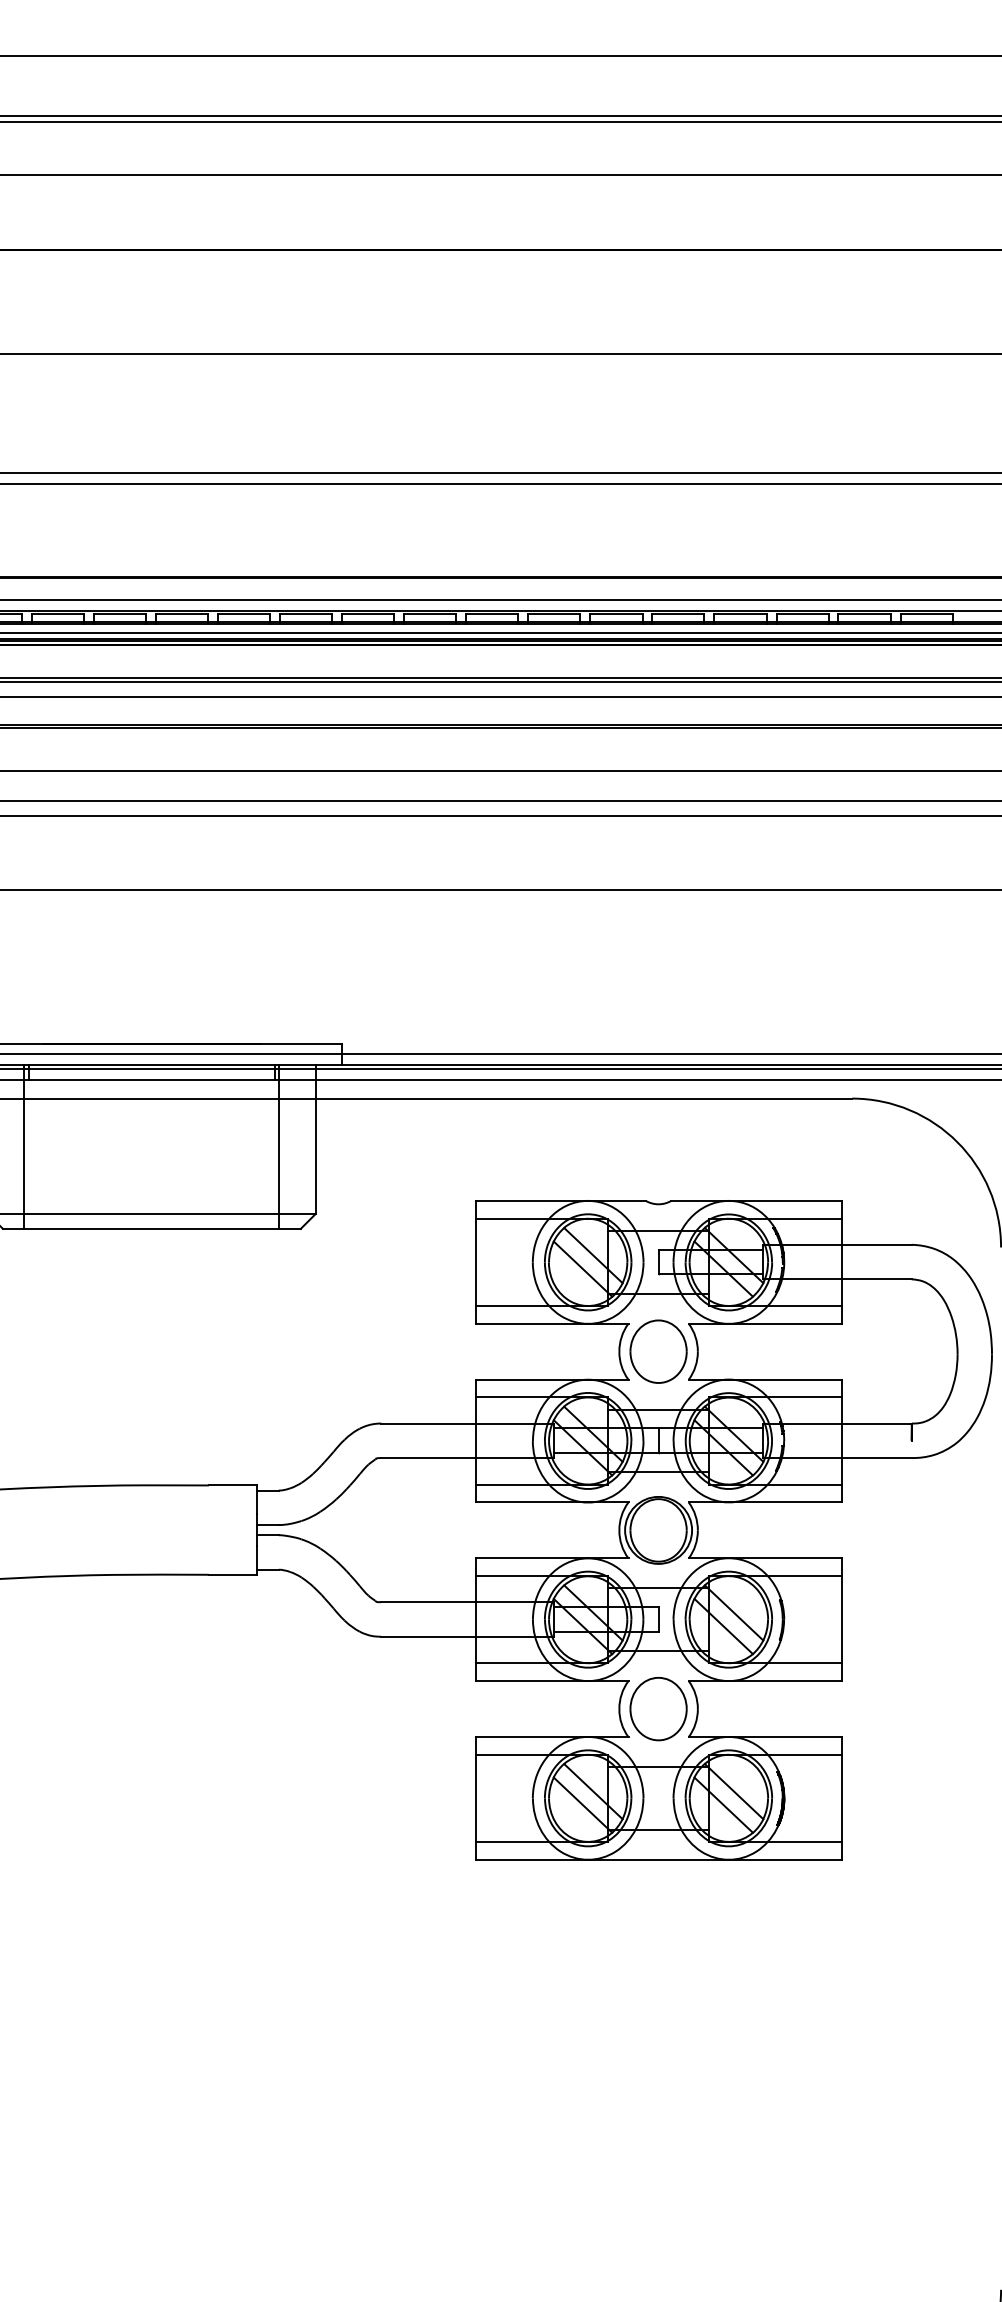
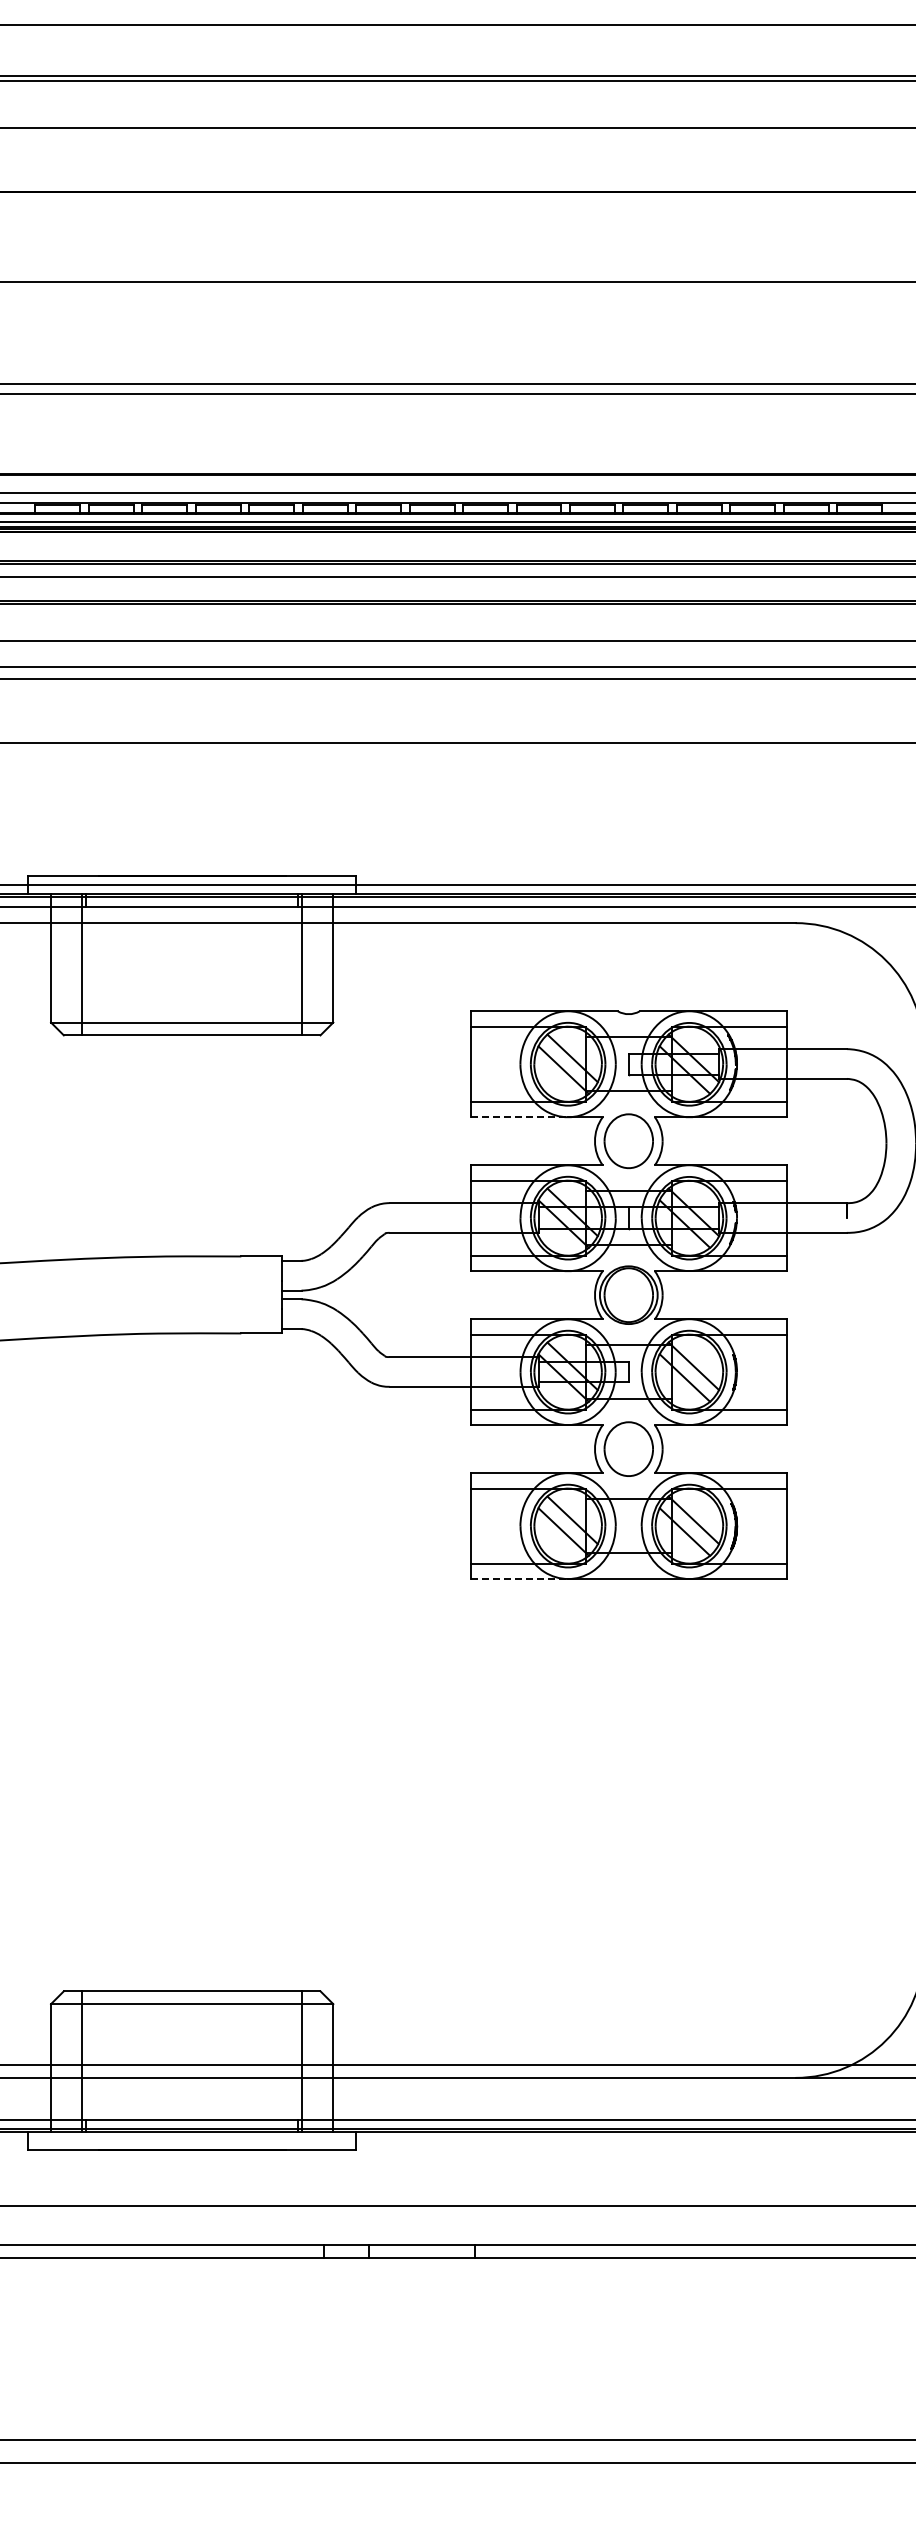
line: (532, 1324) -> (520, 1117), solid -> dashed
line: (532, 1860) -> (520, 1579), solid -> dashed

